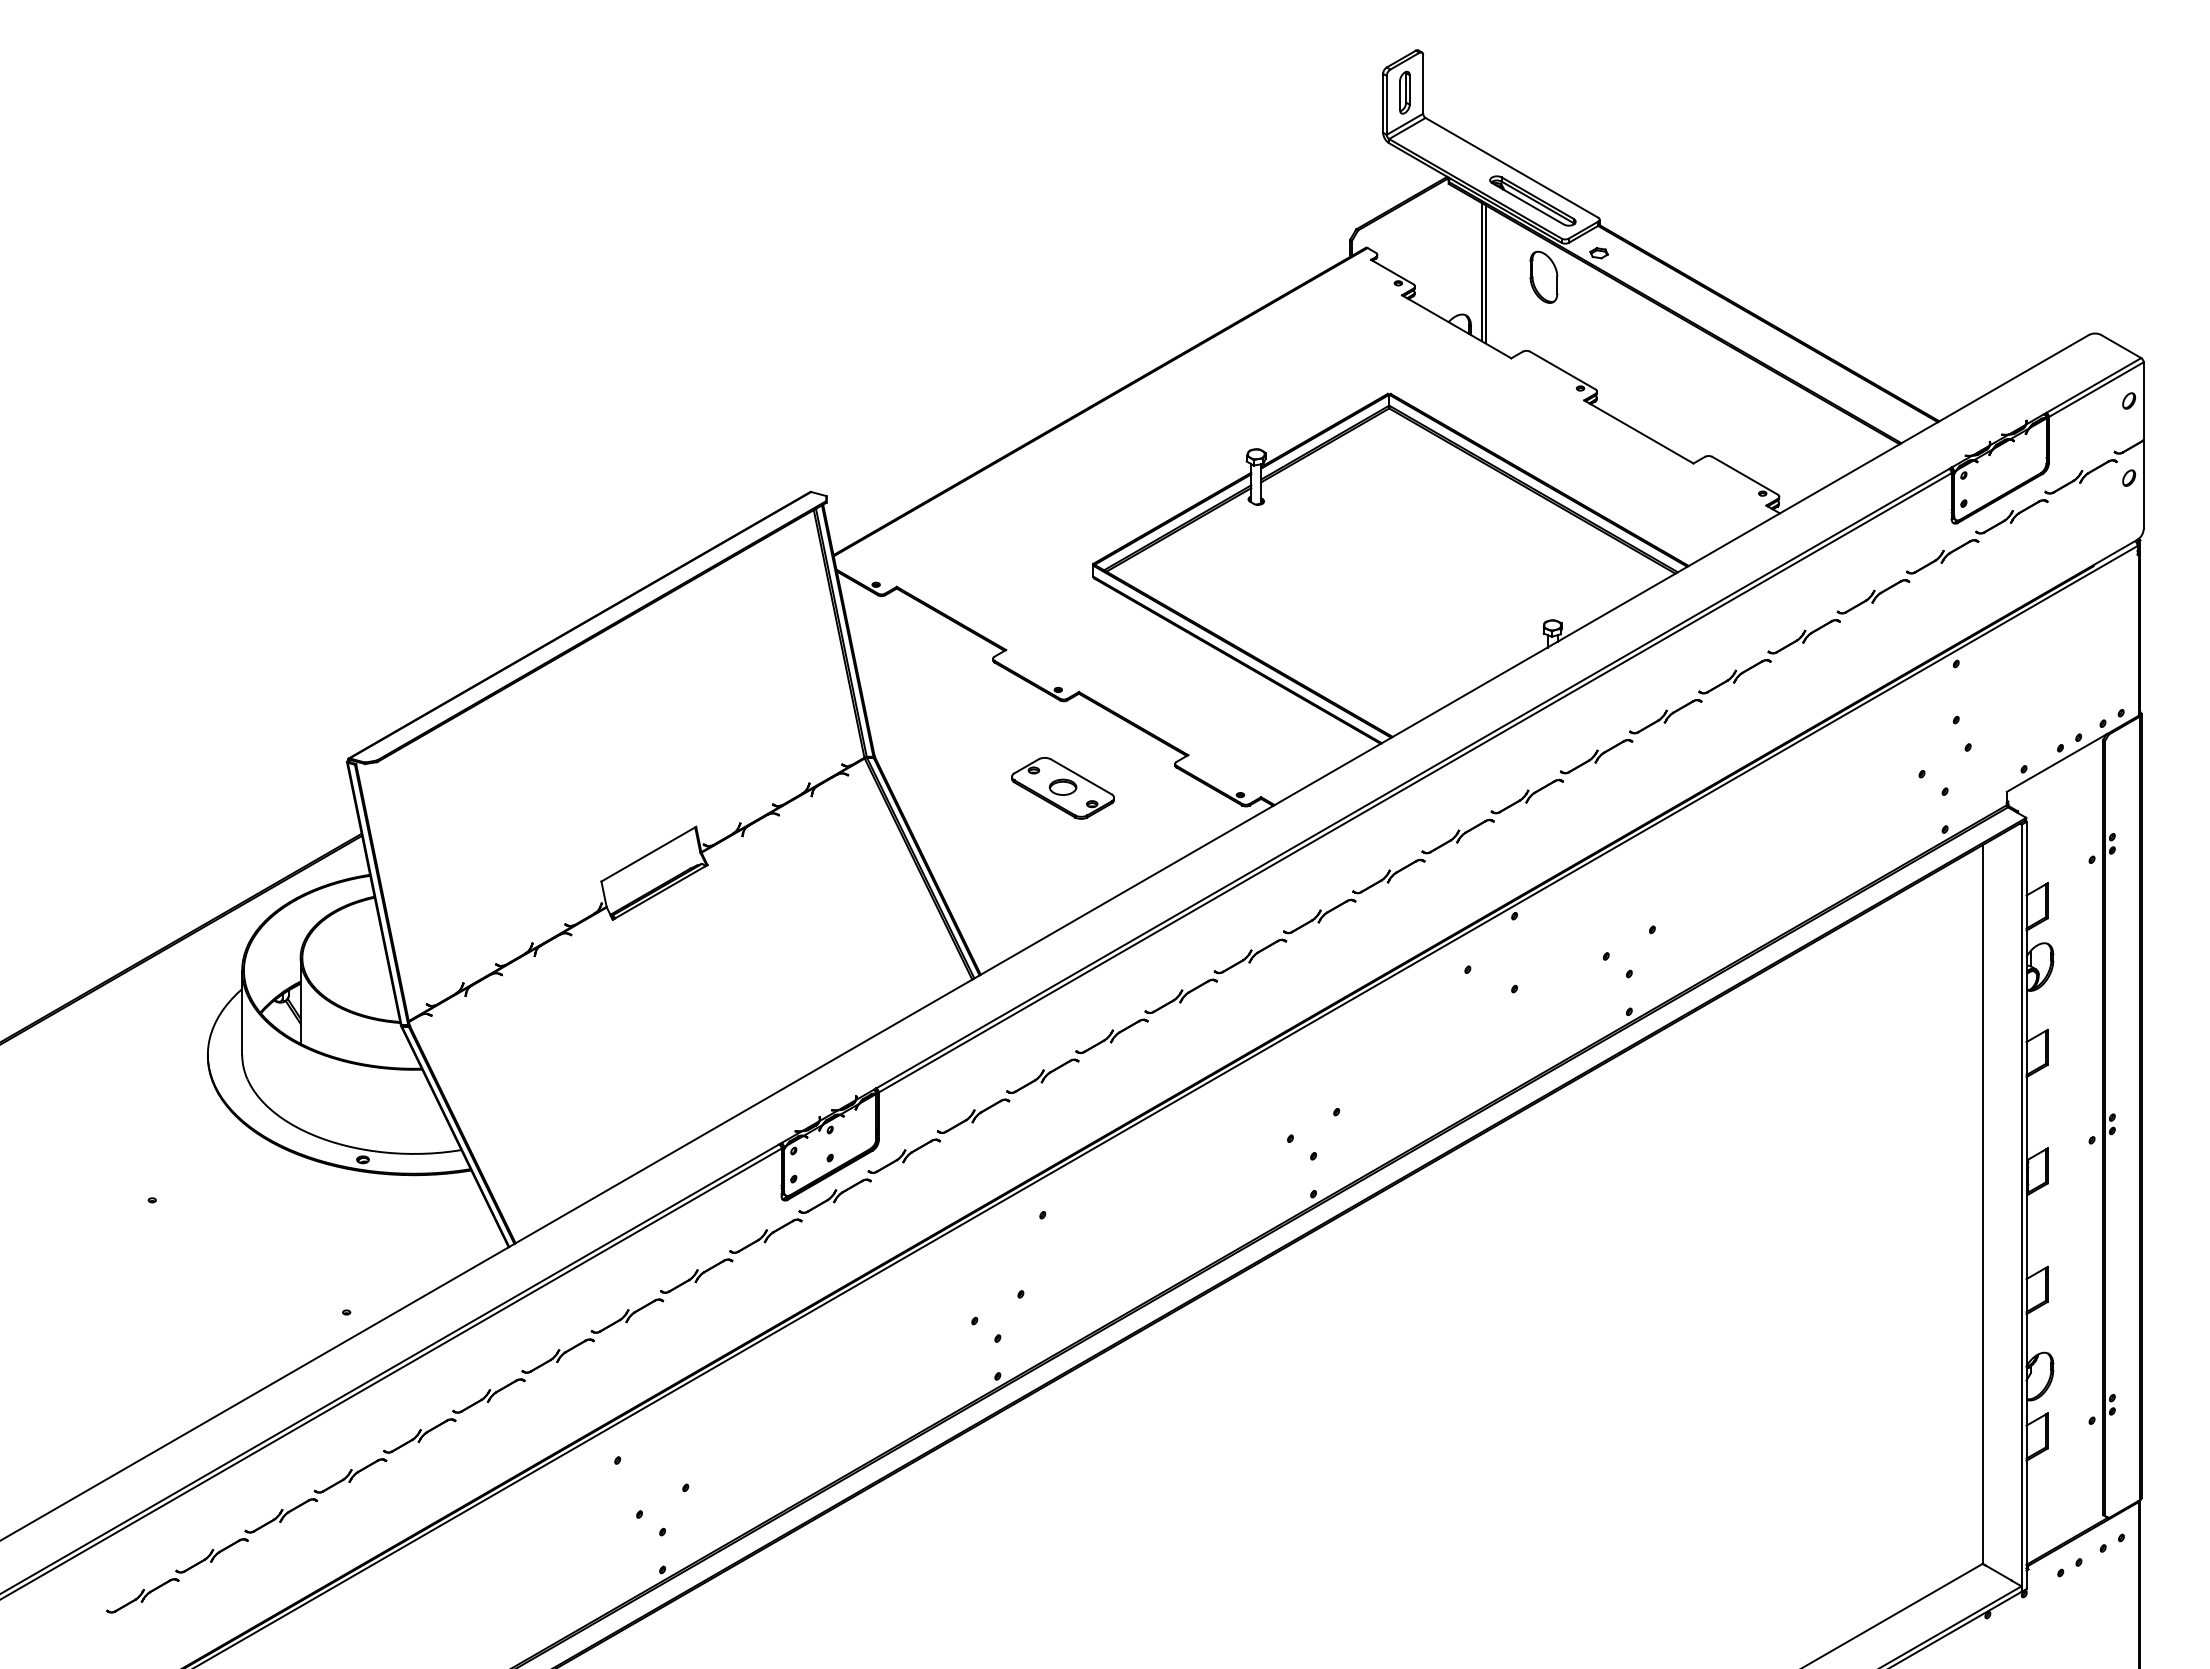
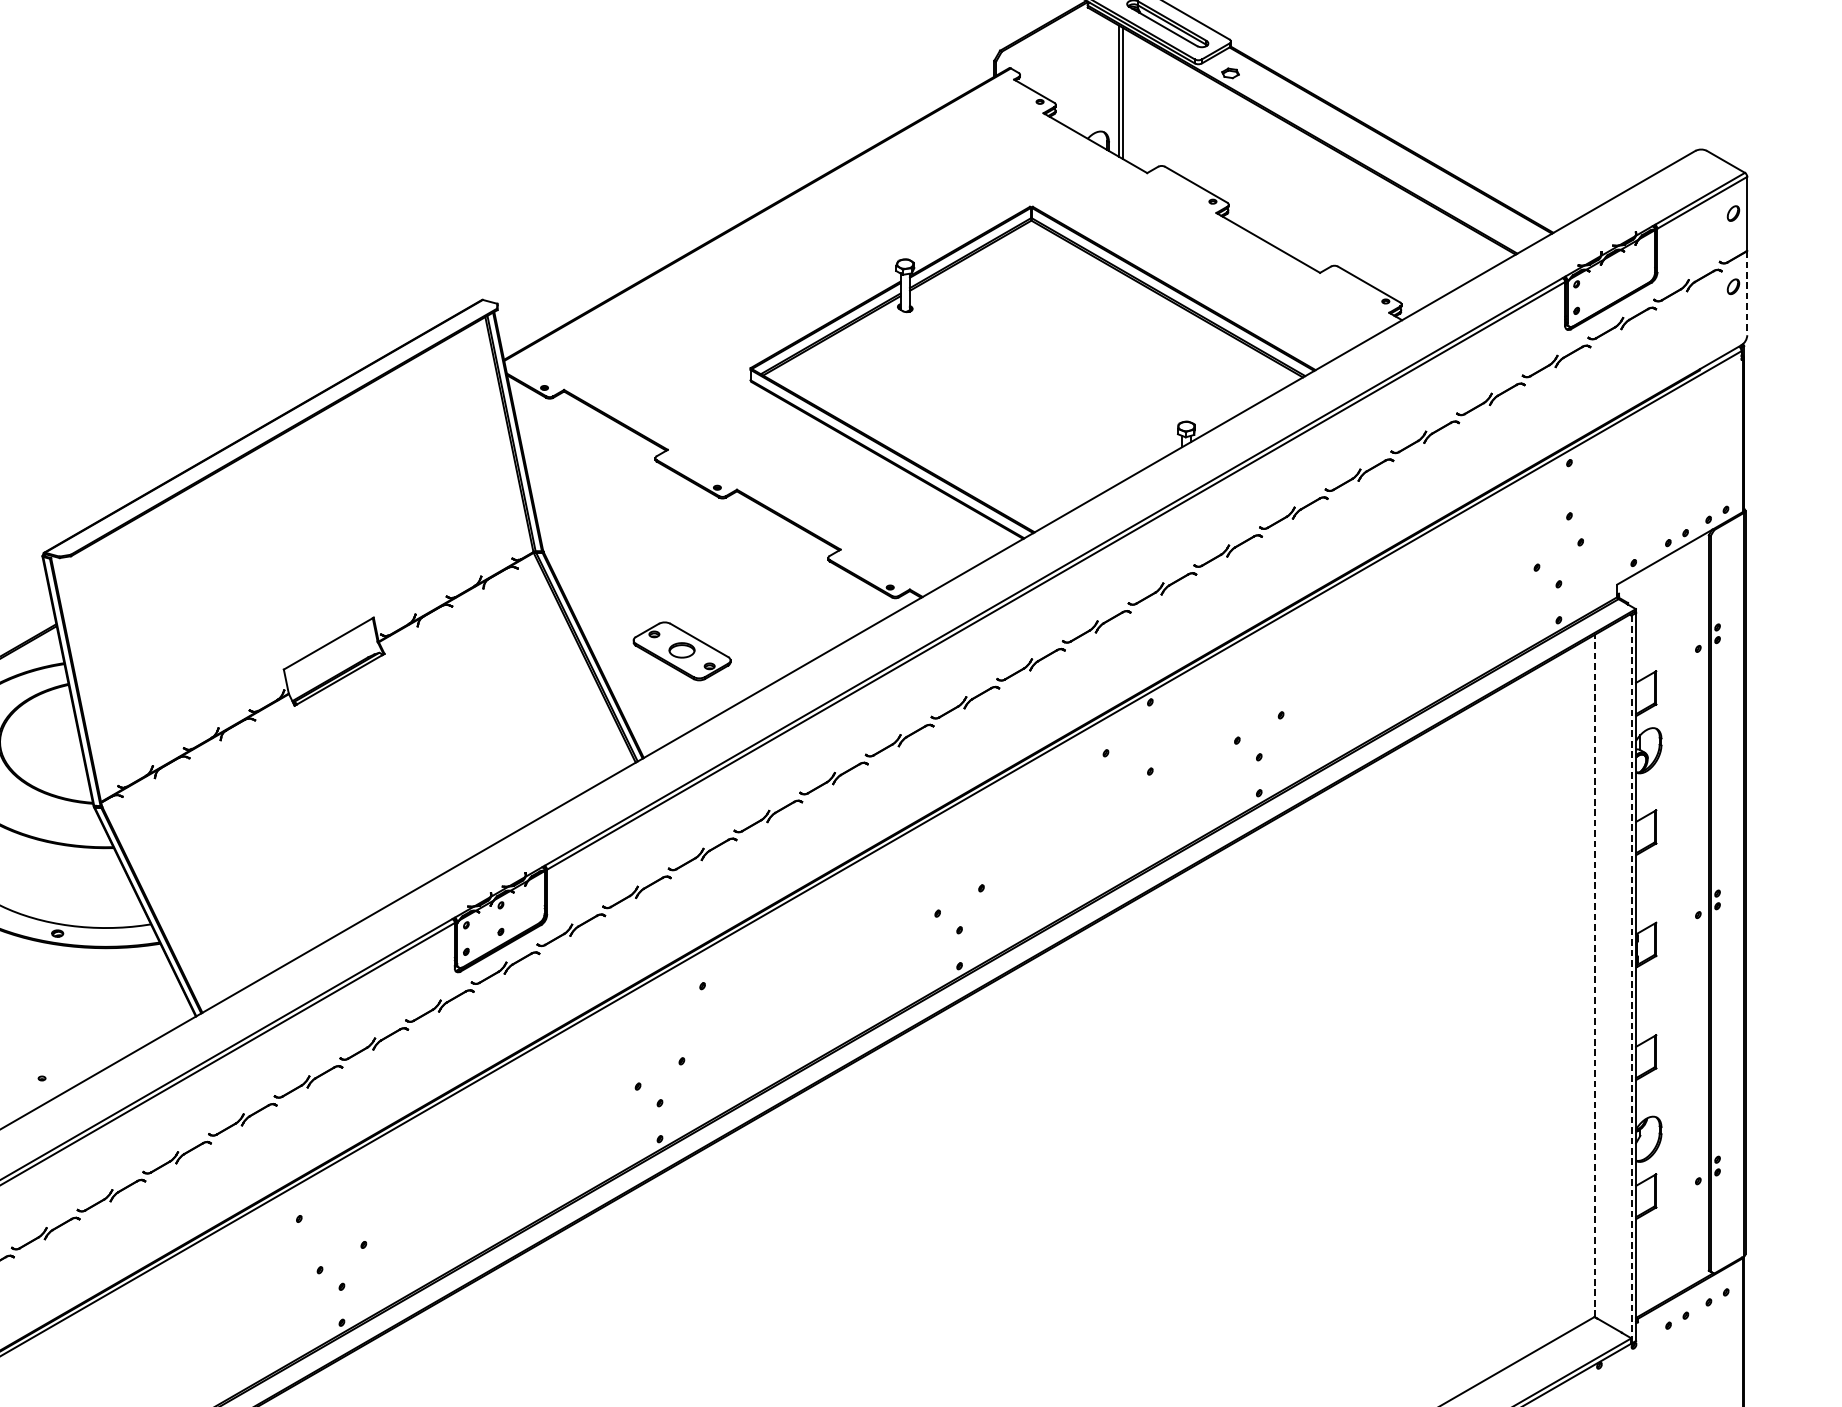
part: (1543, 276) -> (1177, 95), removed
line: (2143, 485) -> (1747, 293), solid -> dashed
part: (1062, 788) -> (681, 651), moved
line: (1982, 1203) -> (1594, 975), solid -> dashed
line: (2021, 1208) -> (1631, 979), solid -> dashed

